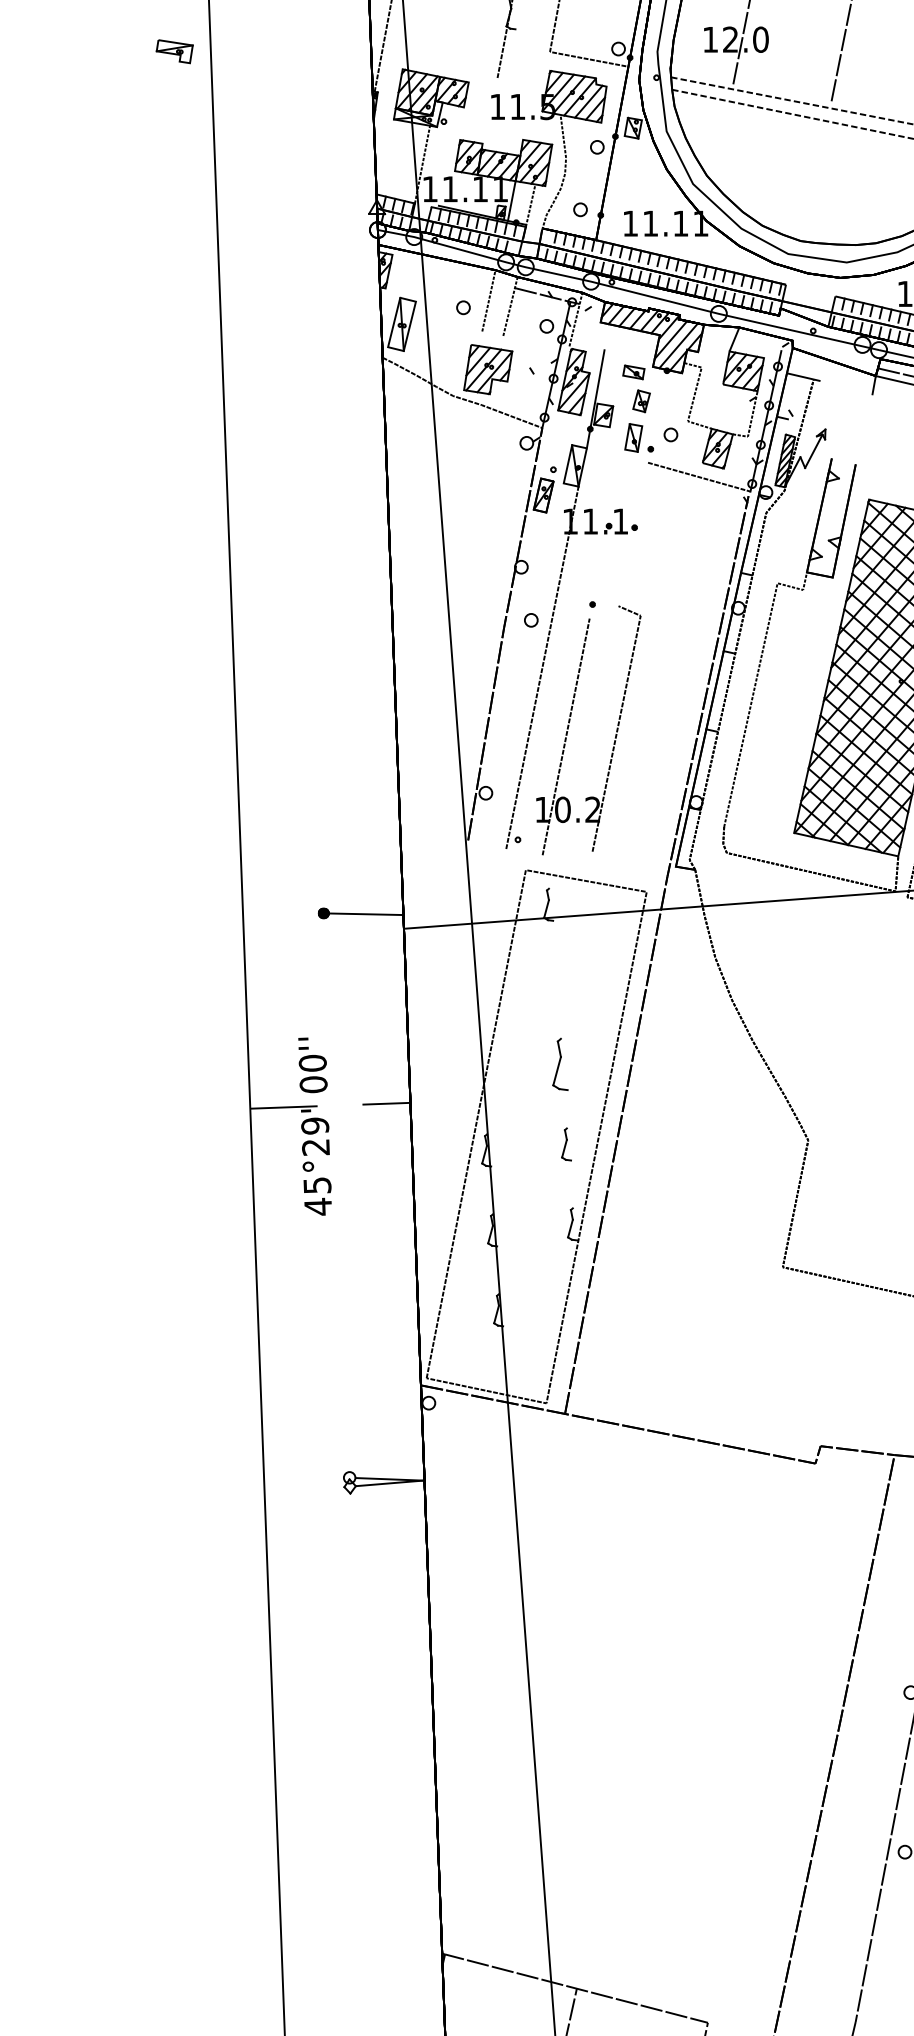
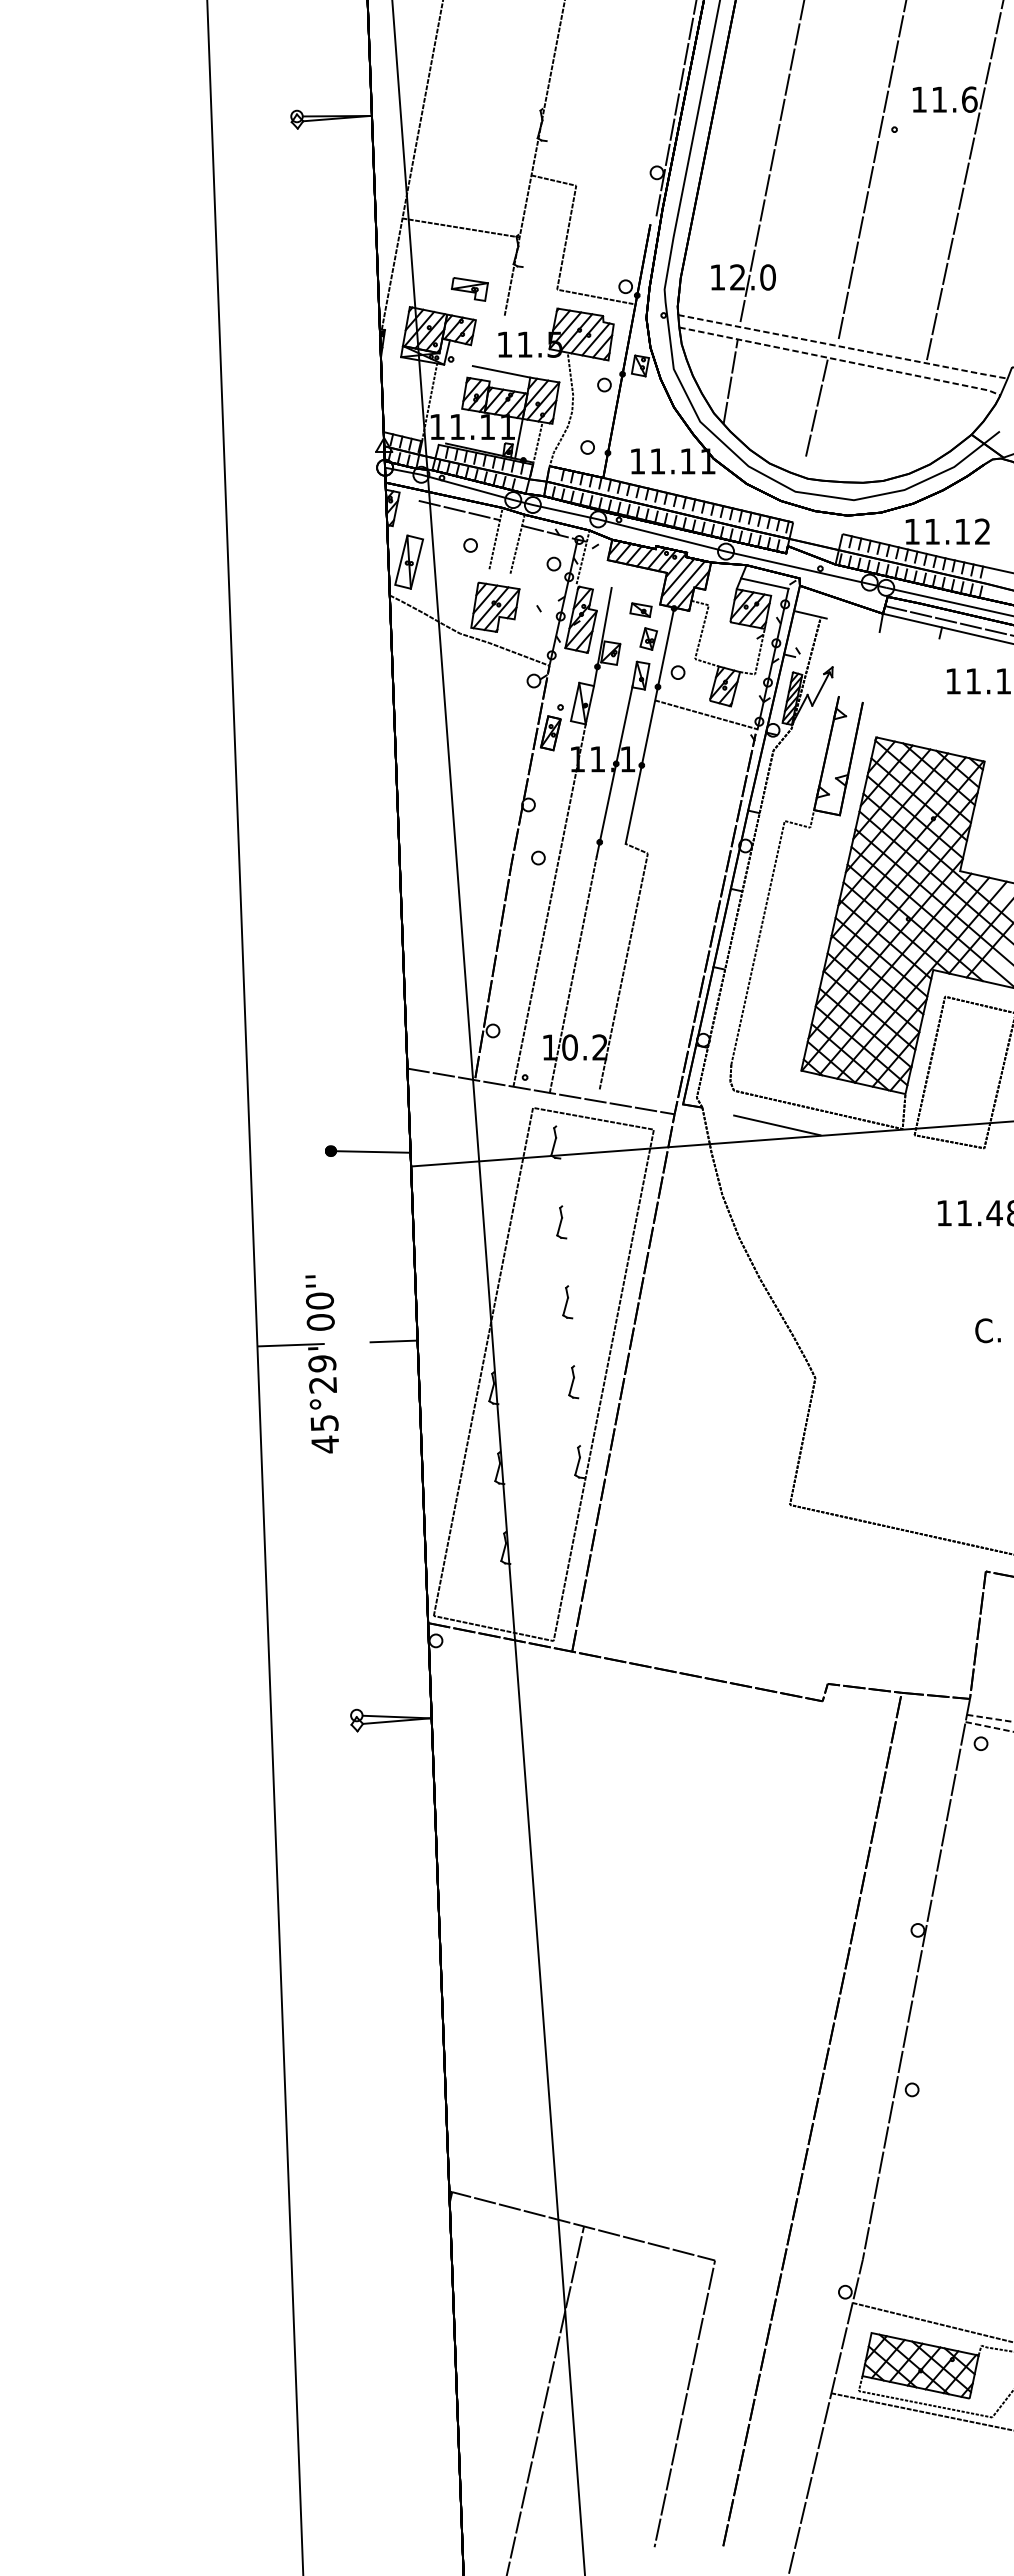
part: (174, 51) -> (469, 289), moved
line: (494, 133) -> (501, 371), added
line: (723, 143) -> (730, 381), added
line: (810, 168) -> (817, 406), added
line: (452, 272) -> (459, 510), added
line: (757, 345) -> (764, 583), added
line: (642, 487) -> (649, 725), added
line: (607, 532) -> (614, 770), added
line: (533, 853) -> (540, 1091), added
line: (770, 887) -> (777, 1125), added
part: (554, 984) -> (561, 1222), added
part: (560, 1064) -> (567, 1302), size x0.62

